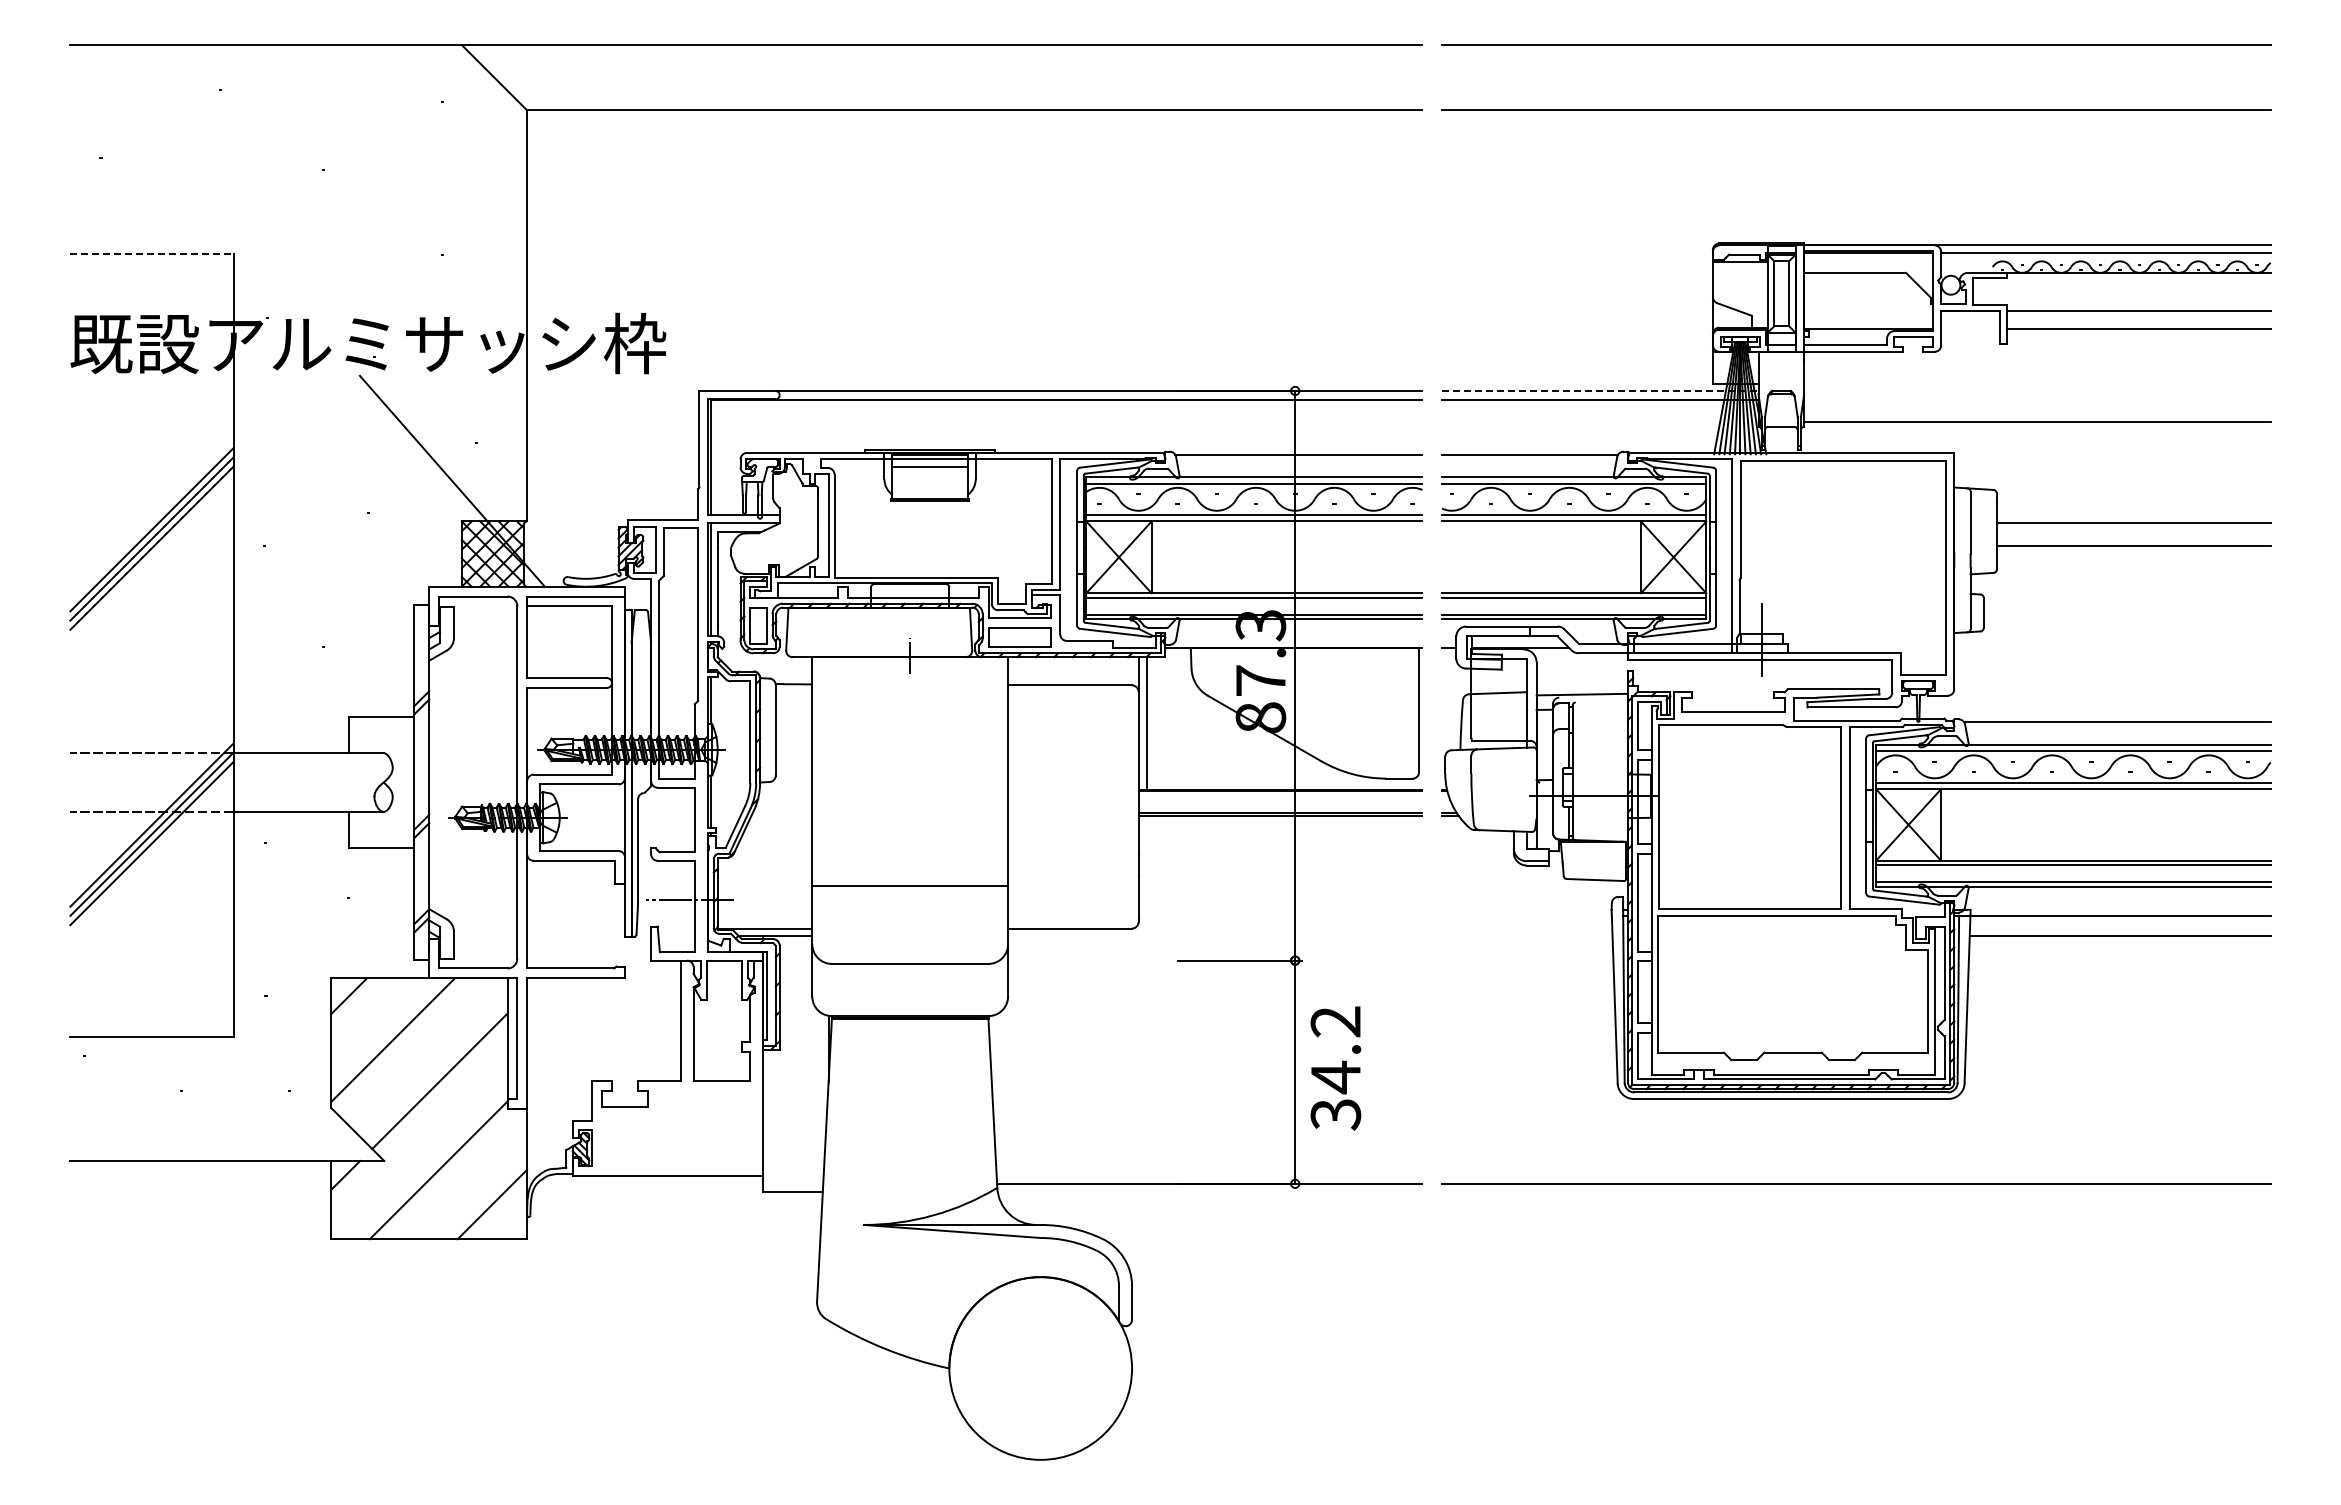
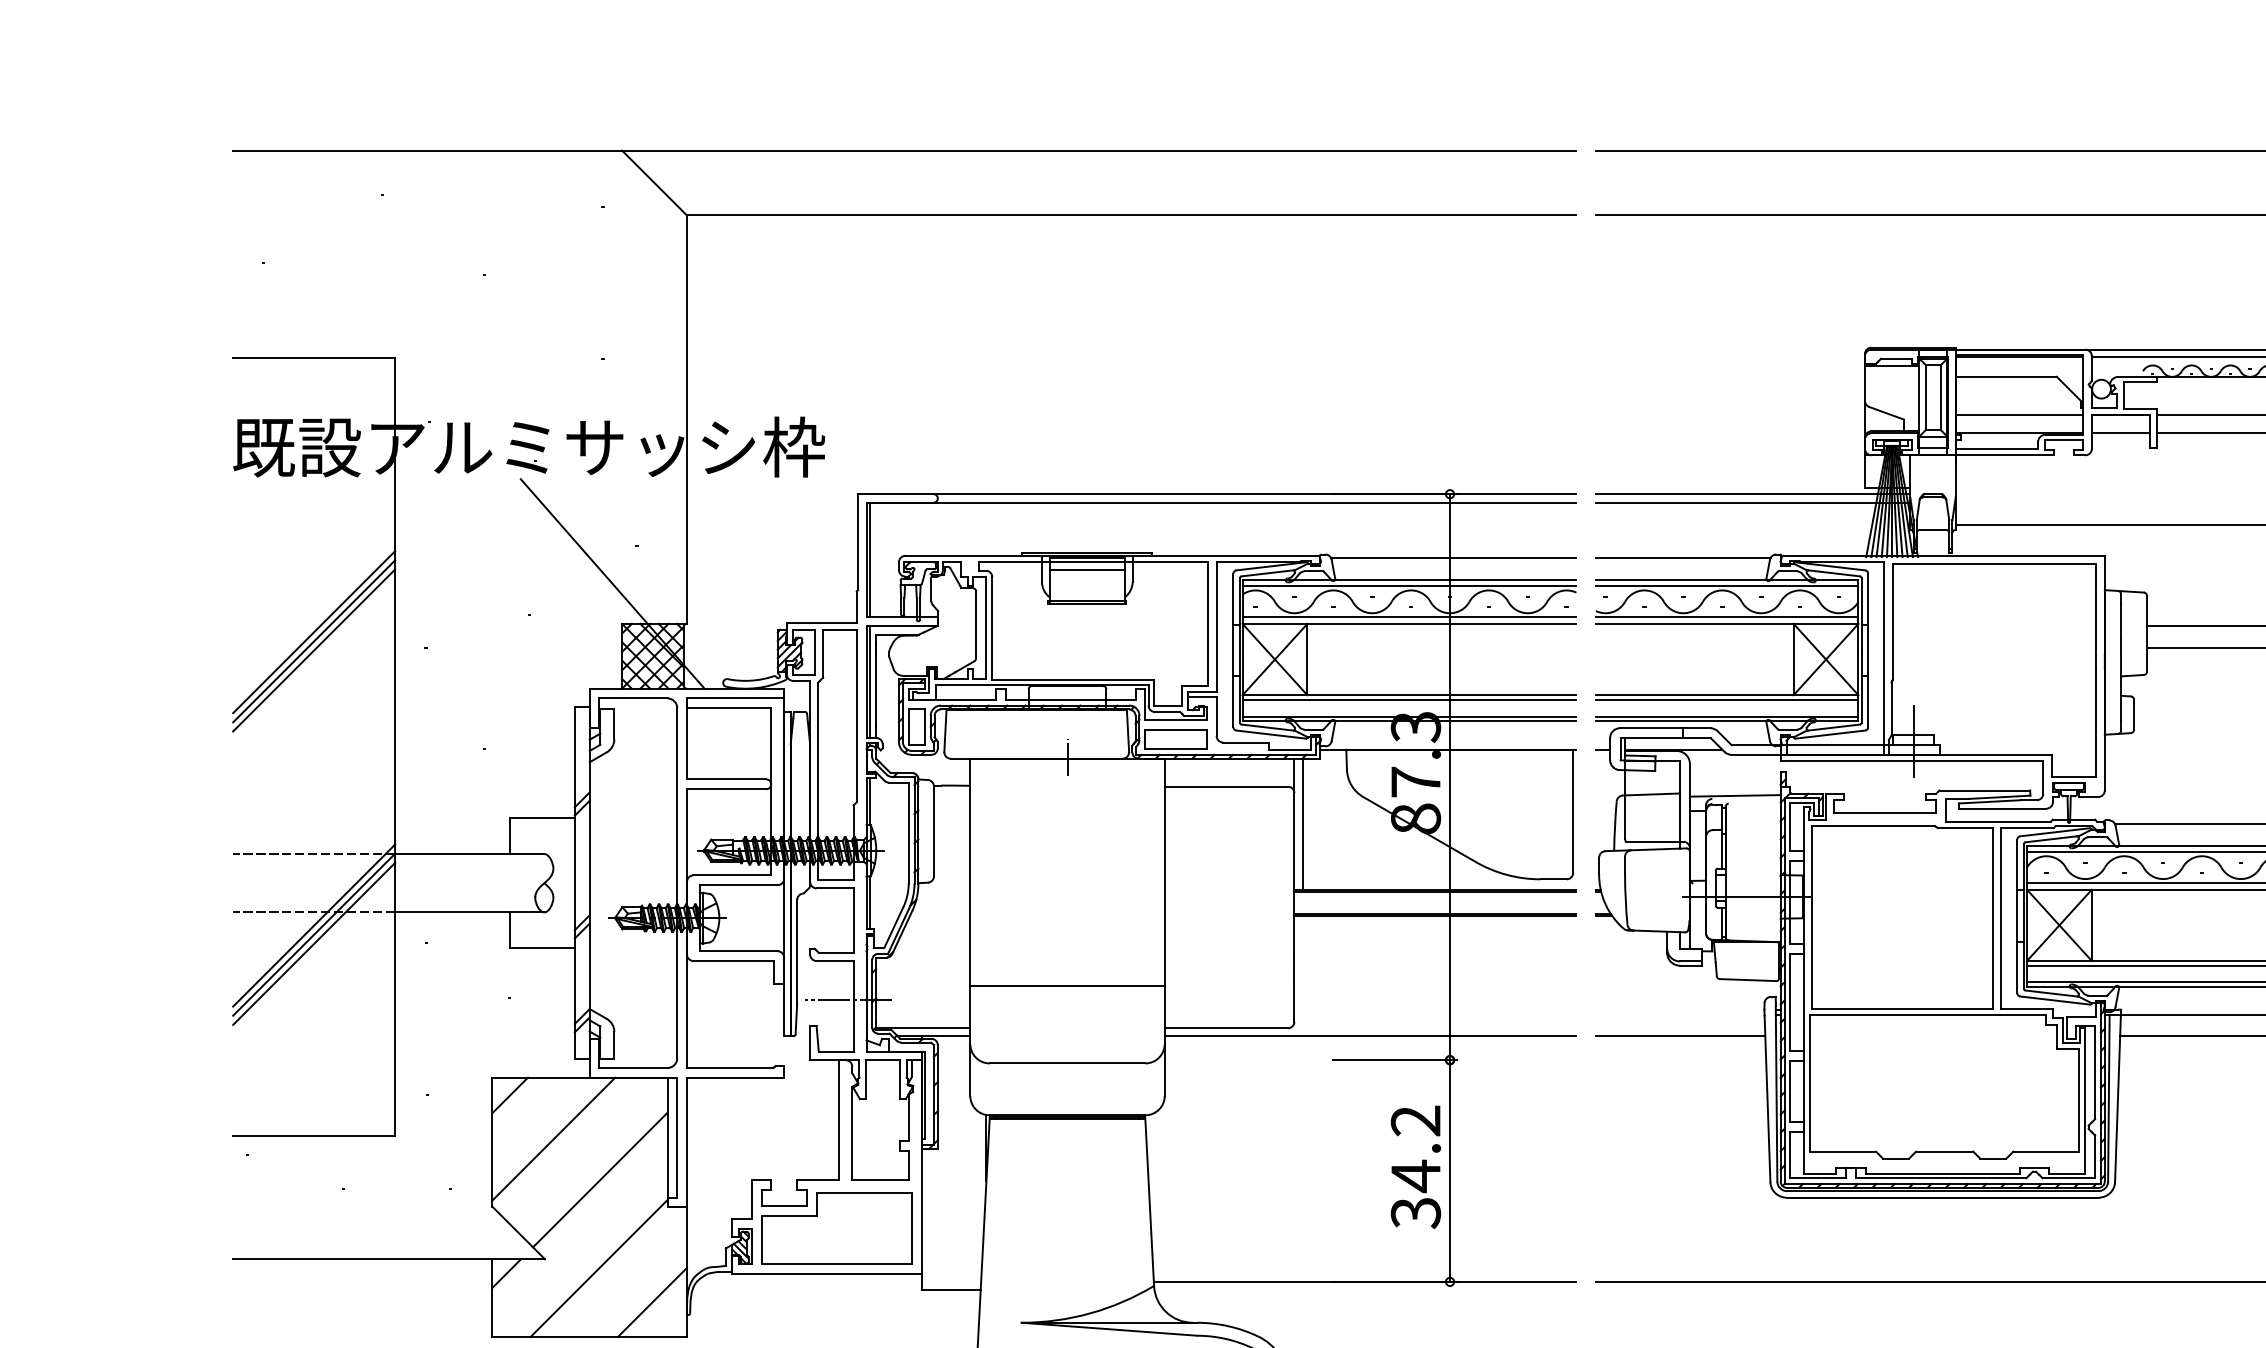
line: (151, 253) -> (313, 357), dashed -> solid
line: (1868, 311) -> (2019, 415), added
line: (1970, 328) -> (2120, 432), added
line: (1600, 390) -> (1753, 493), dashed -> solid
line: (1215, 935) -> (1370, 1035), added
line: (1527, 935) -> (1680, 1035), added
text: (1335, 1068) -> (1415, 1167), moved
part: (677, 1129) -> (836, 1227), added

